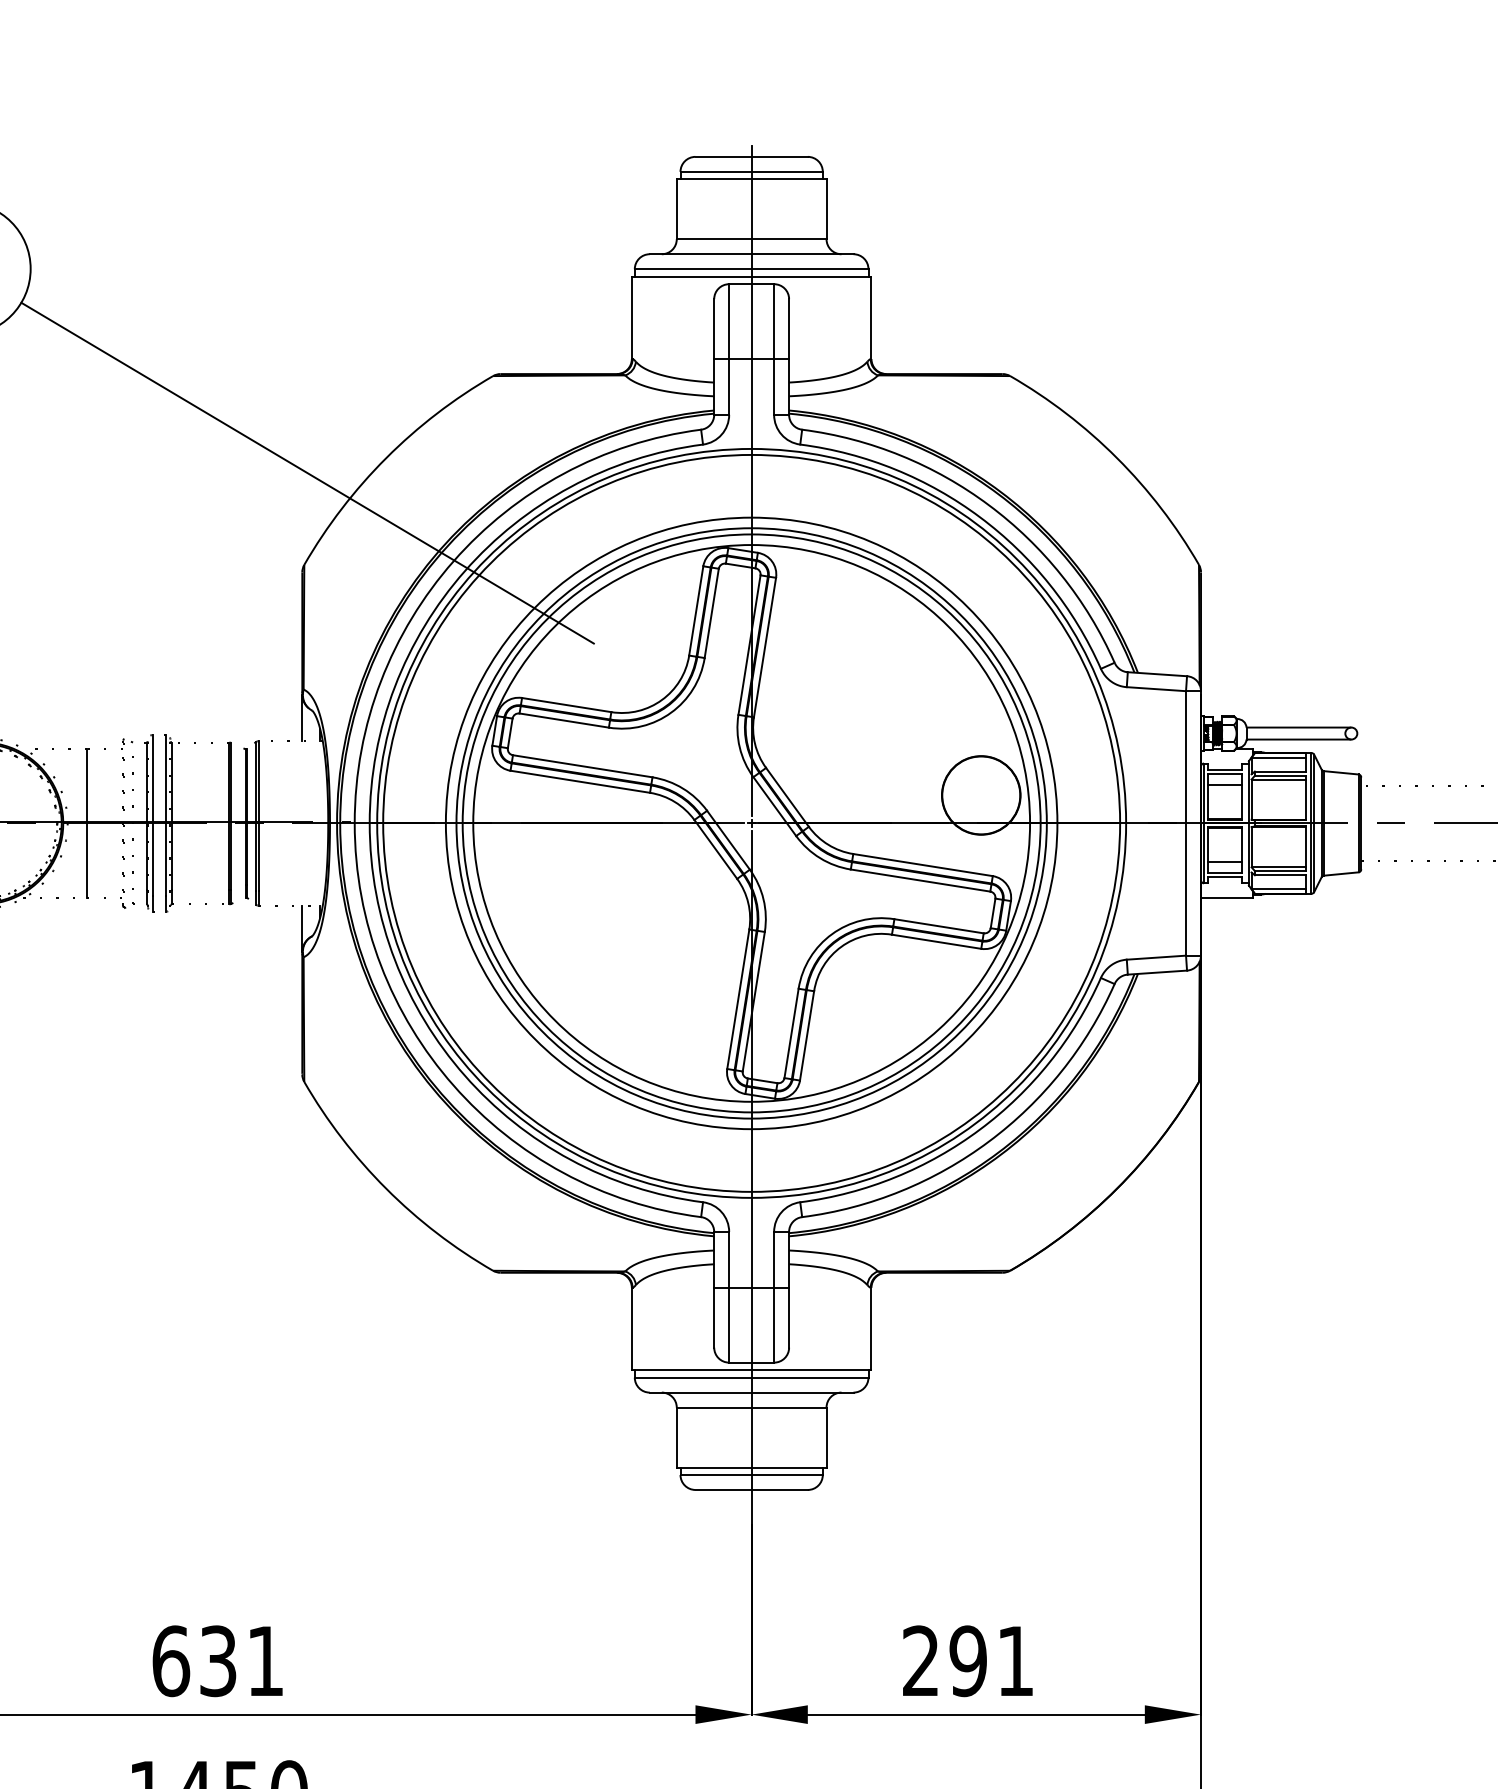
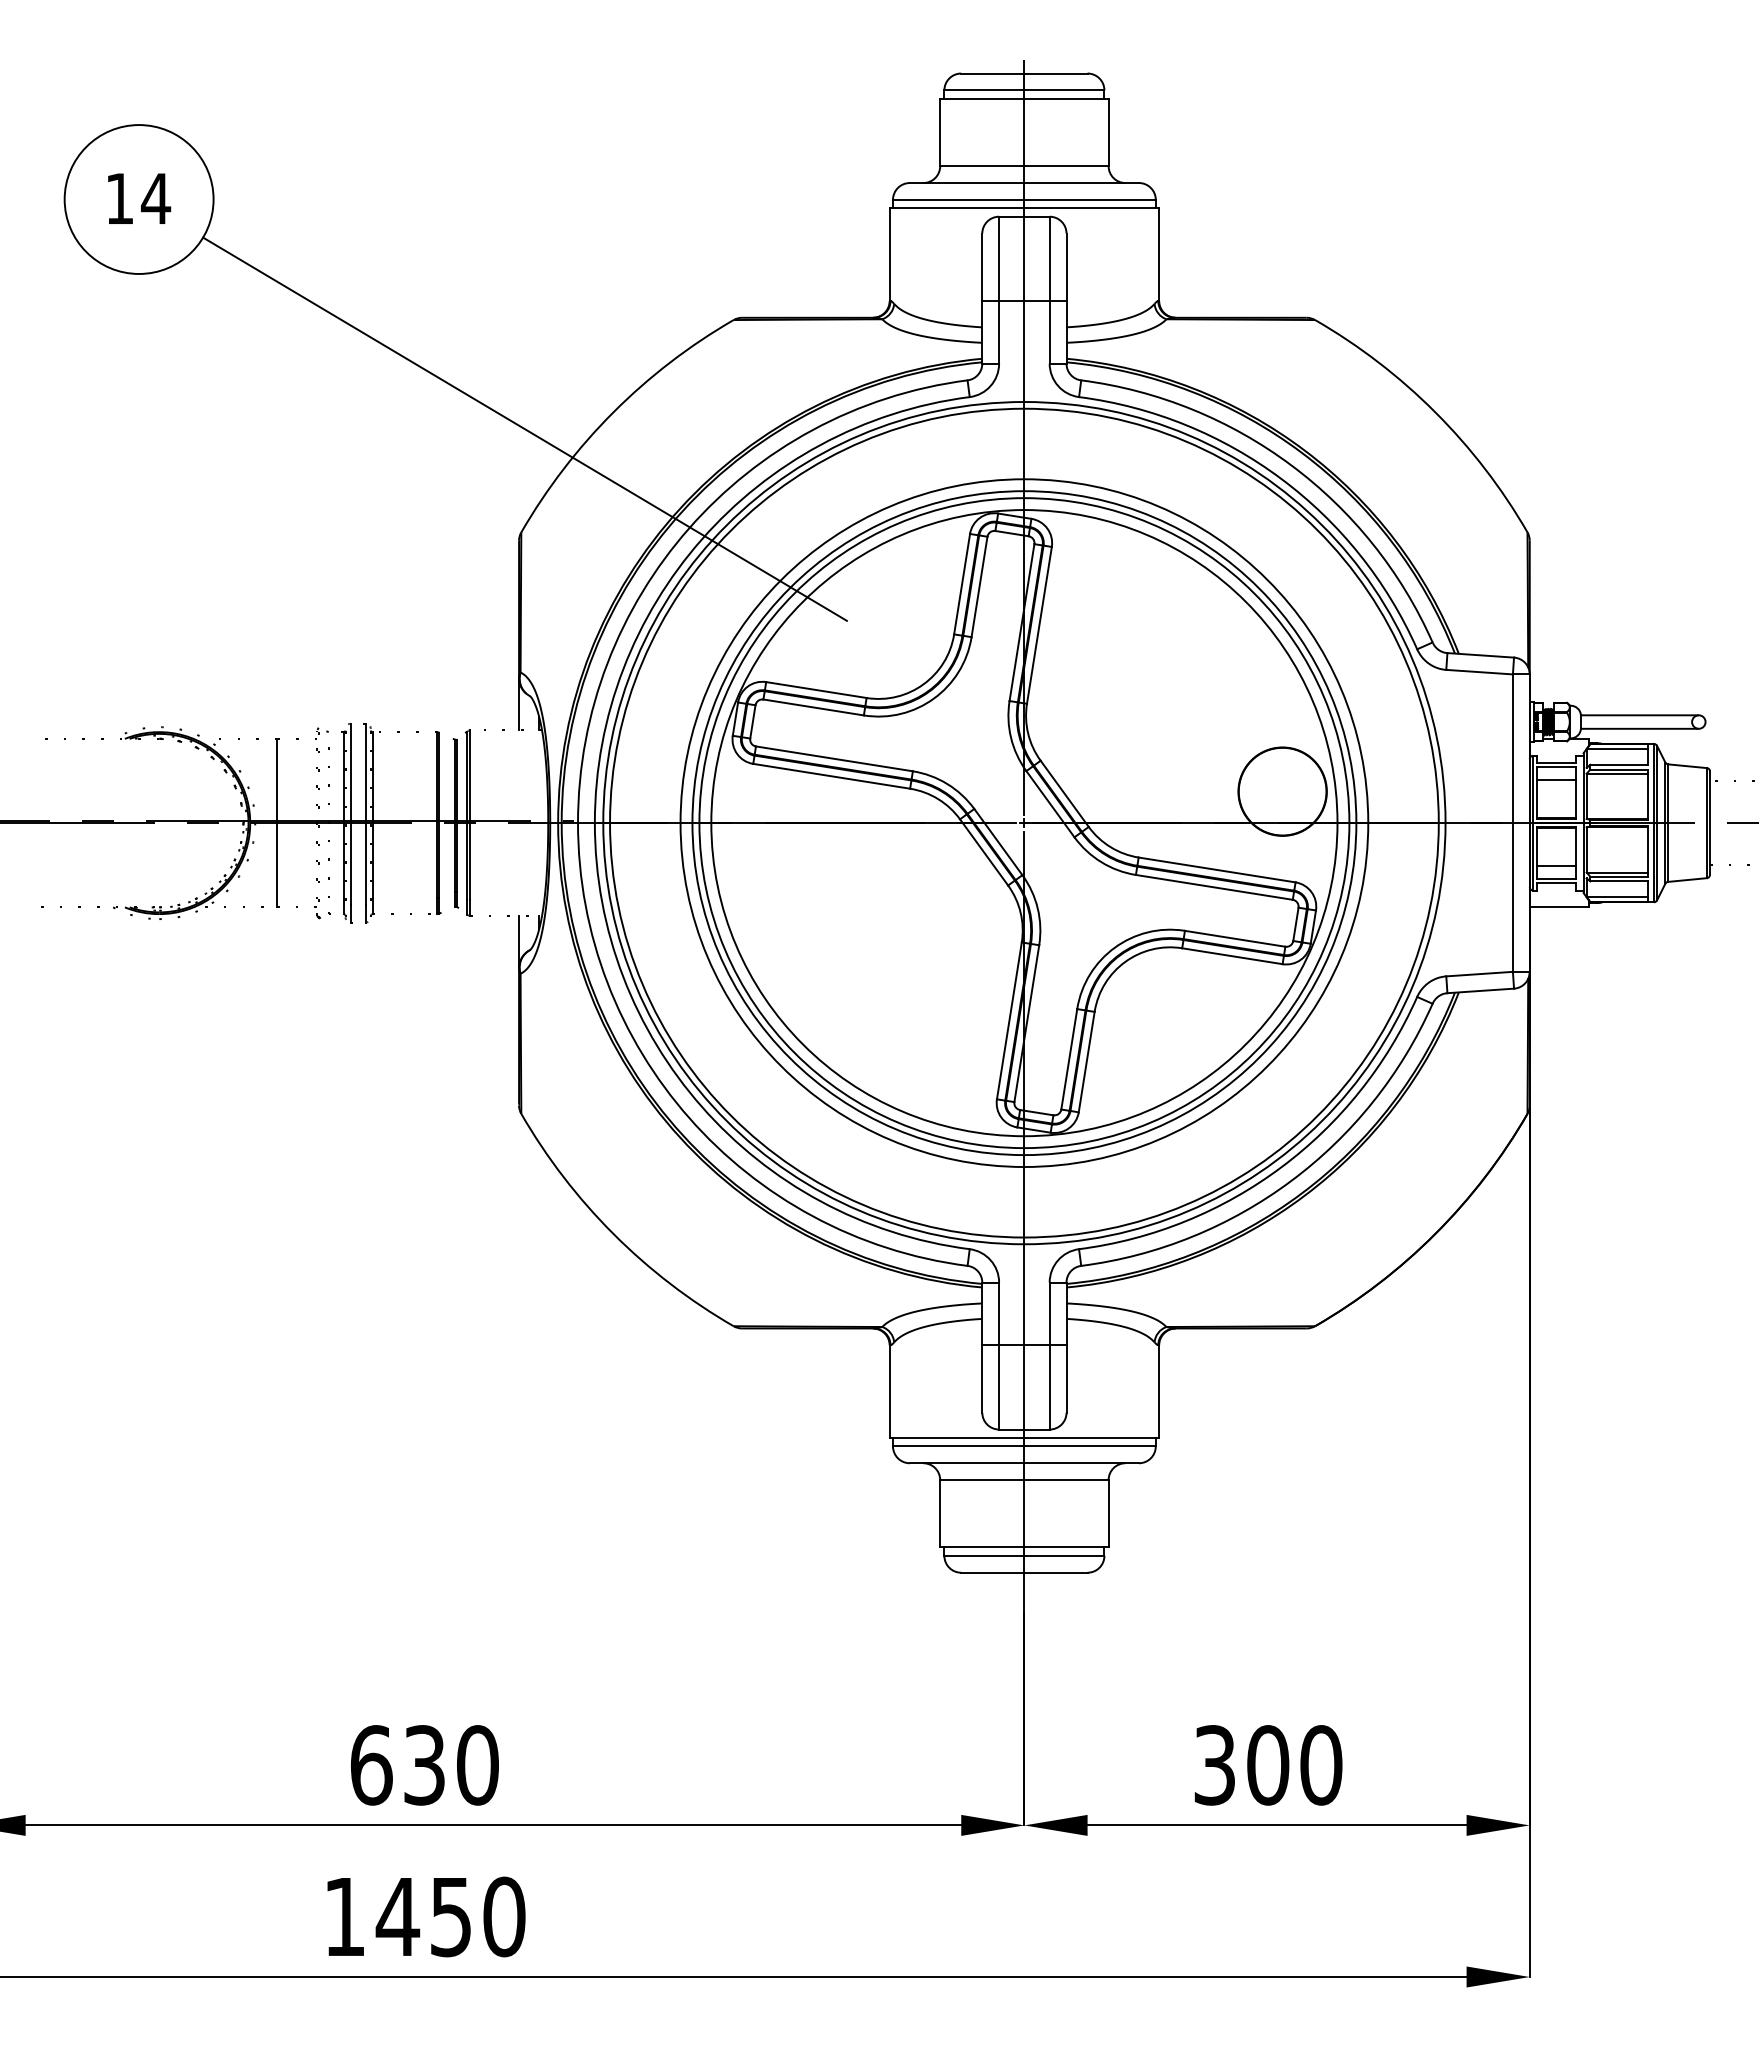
text: (265, 1661) -> (477, 1765), 631 -> 630
text: (968, 1661) -> (1268, 1765), 291 -> 300

